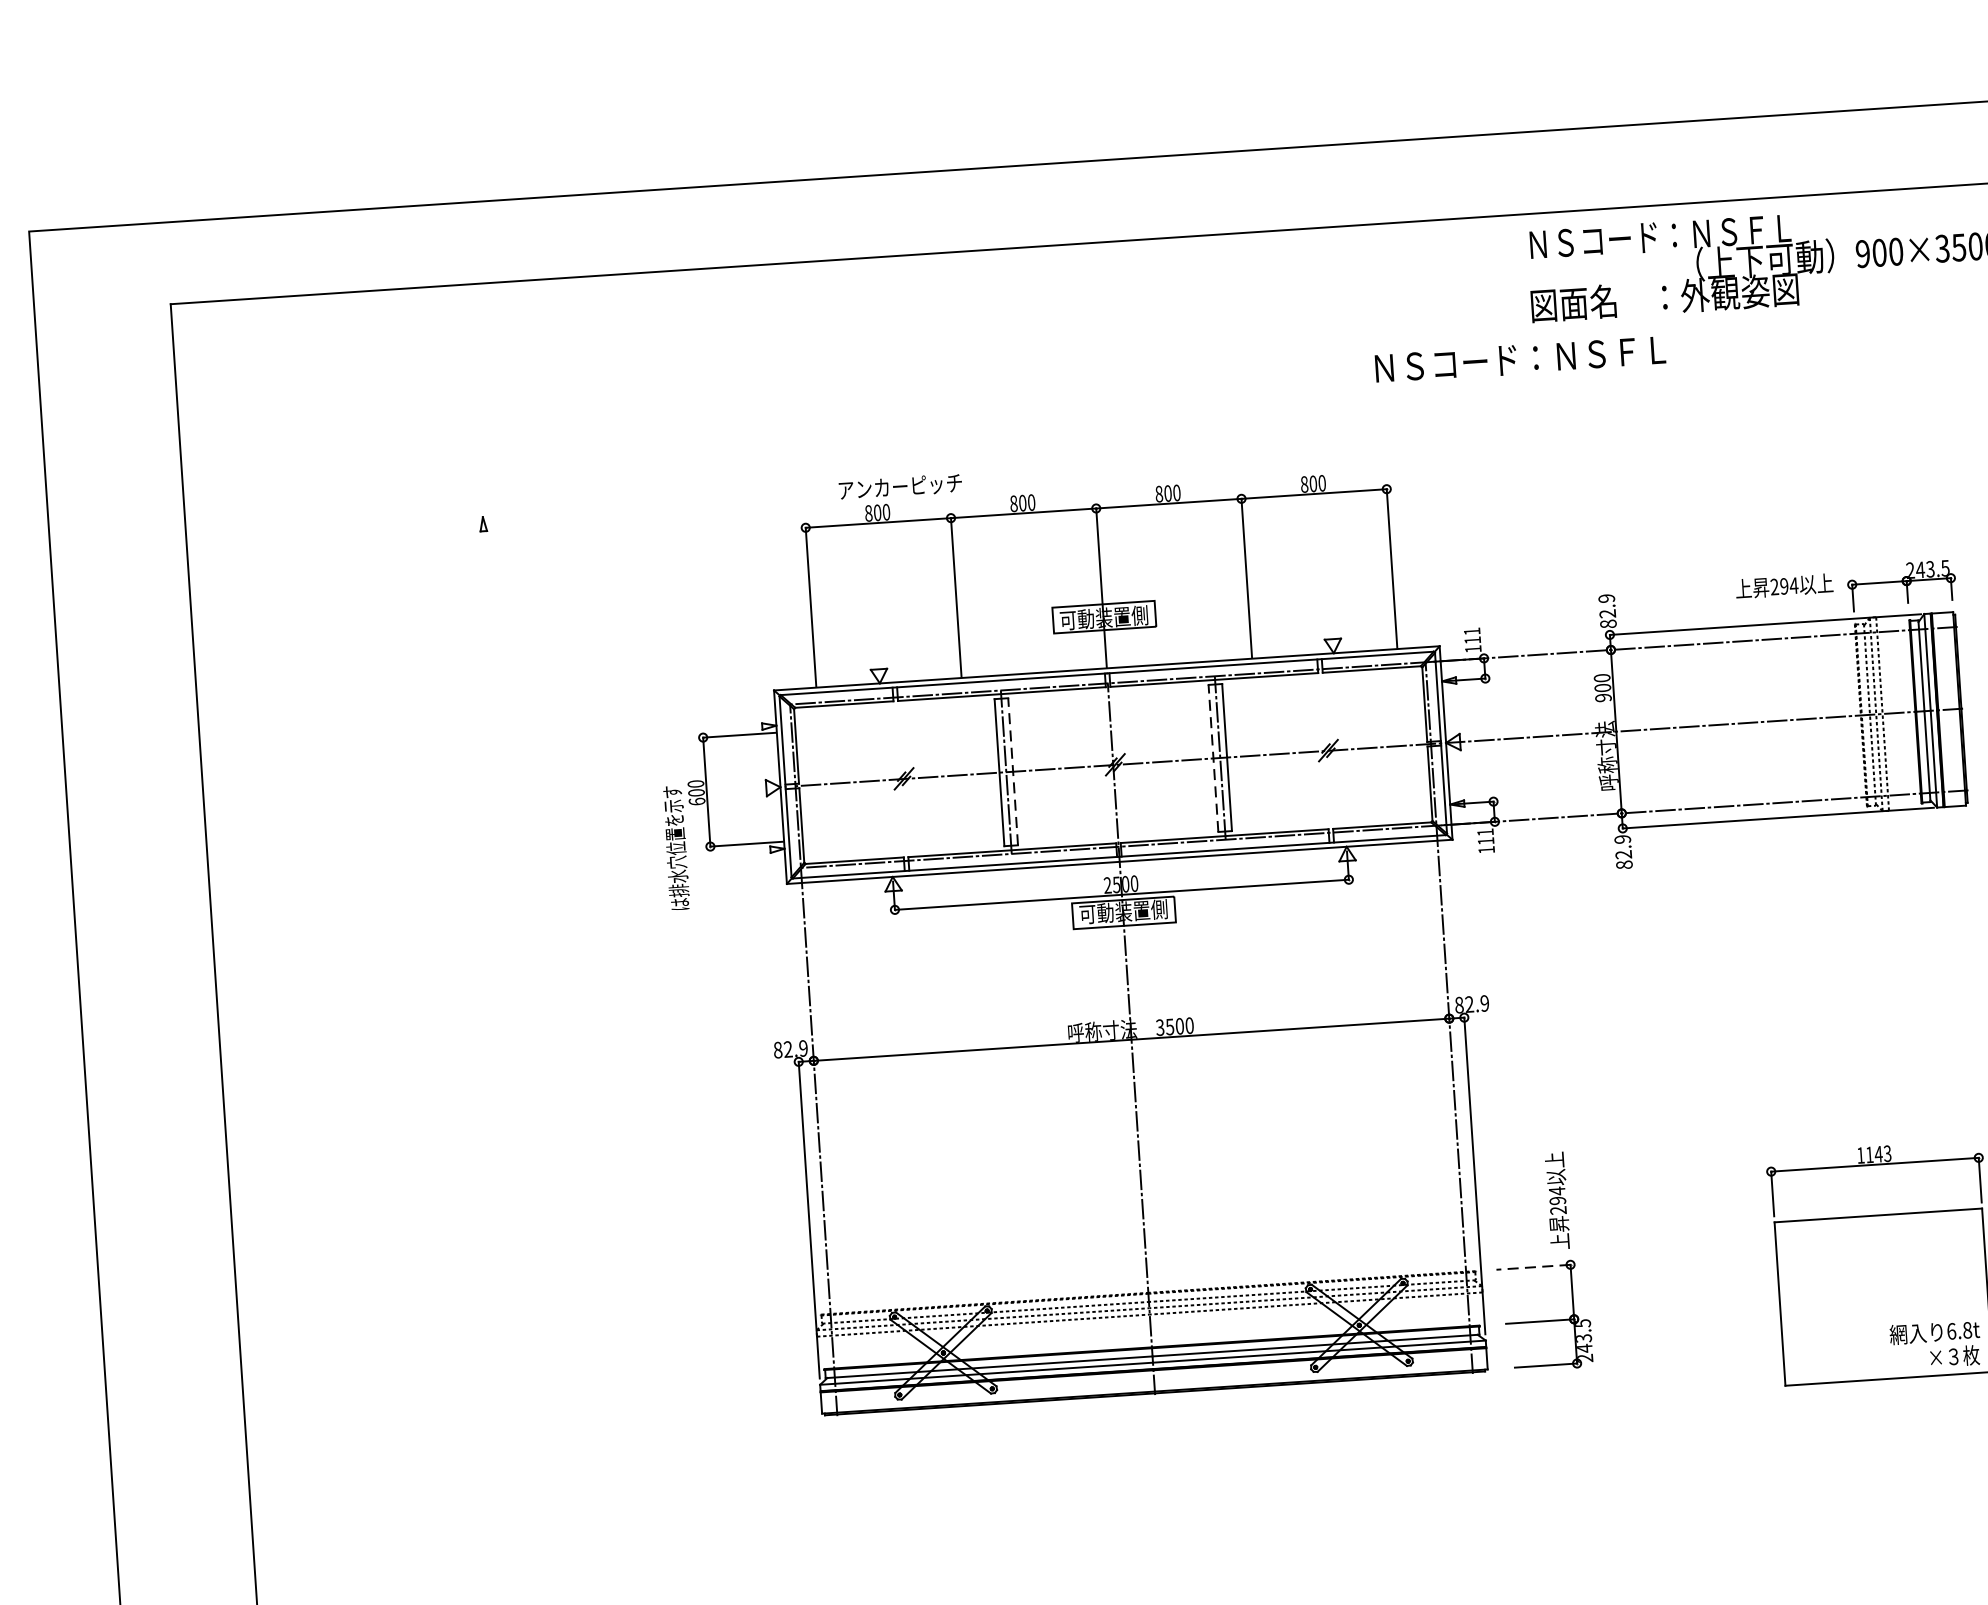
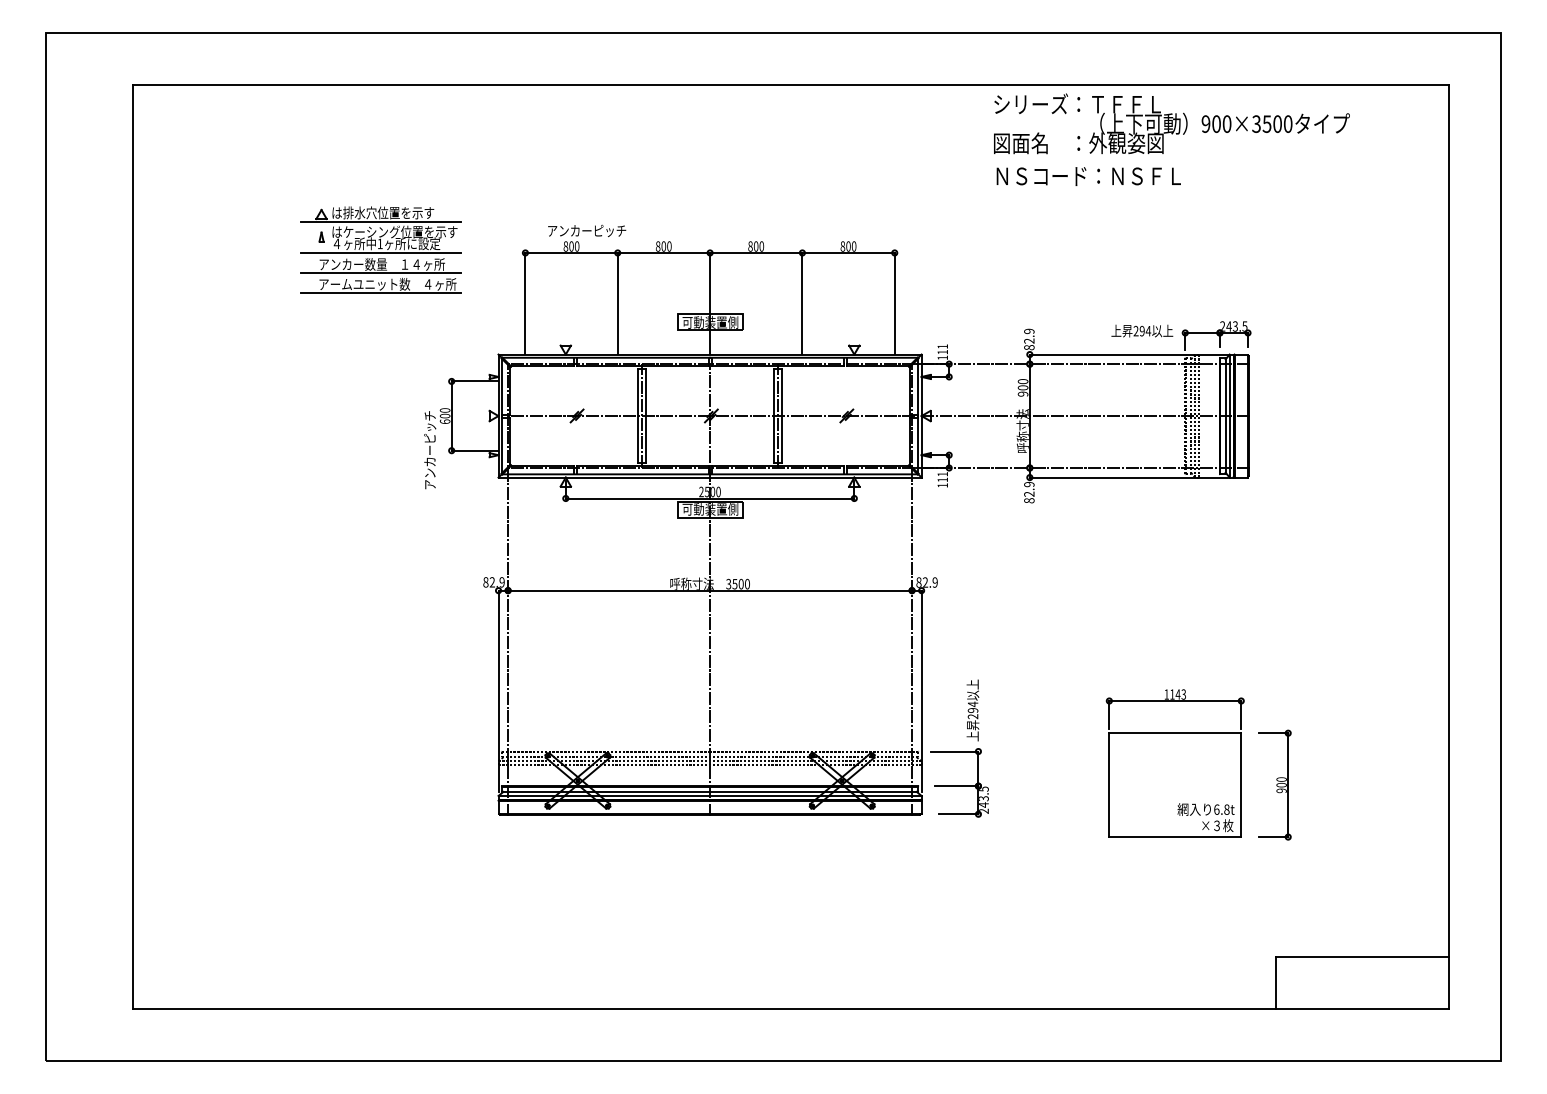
text: (1658, 234) -> (1077, 103), ＮＳコード：ＮＳＦＬ -> シリーズ：ＴＦＦＬ
text: (1519, 359) -> (1088, 176), moved
part: (577, 537) -> (380, 249), added
line: (1213, 759) -> (773, 416), dashed -> solid
line: (1013, 772) -> (646, 416), dashed -> solid
text: (675, 847) -> (429, 449), は排水穴位置を示す -> アンカーピッチ
line: (1532, 1267) -> (954, 751), dashed -> solid

